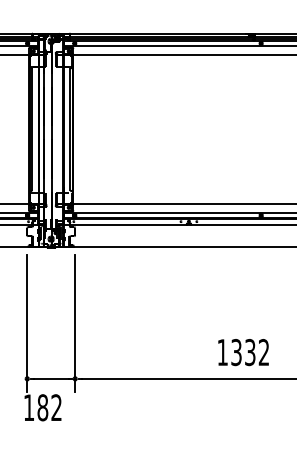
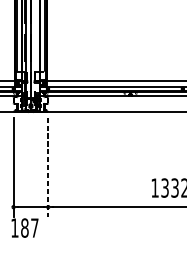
line: (75, 324) -> (48, 167), solid -> dashed
text: (56, 407) -> (34, 227), 182 -> 187

